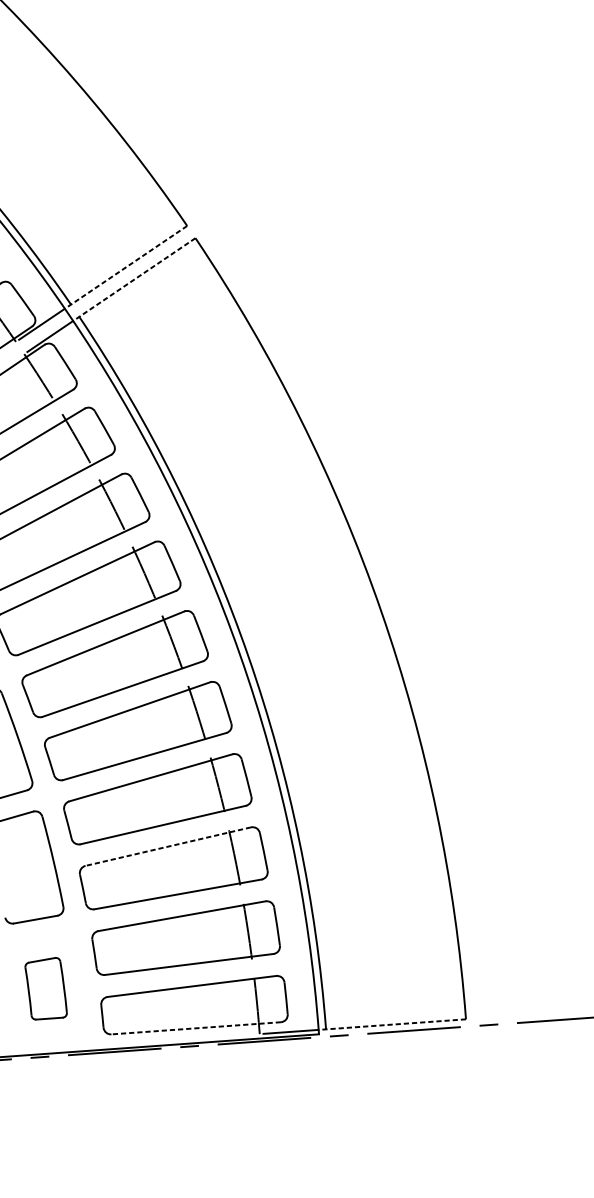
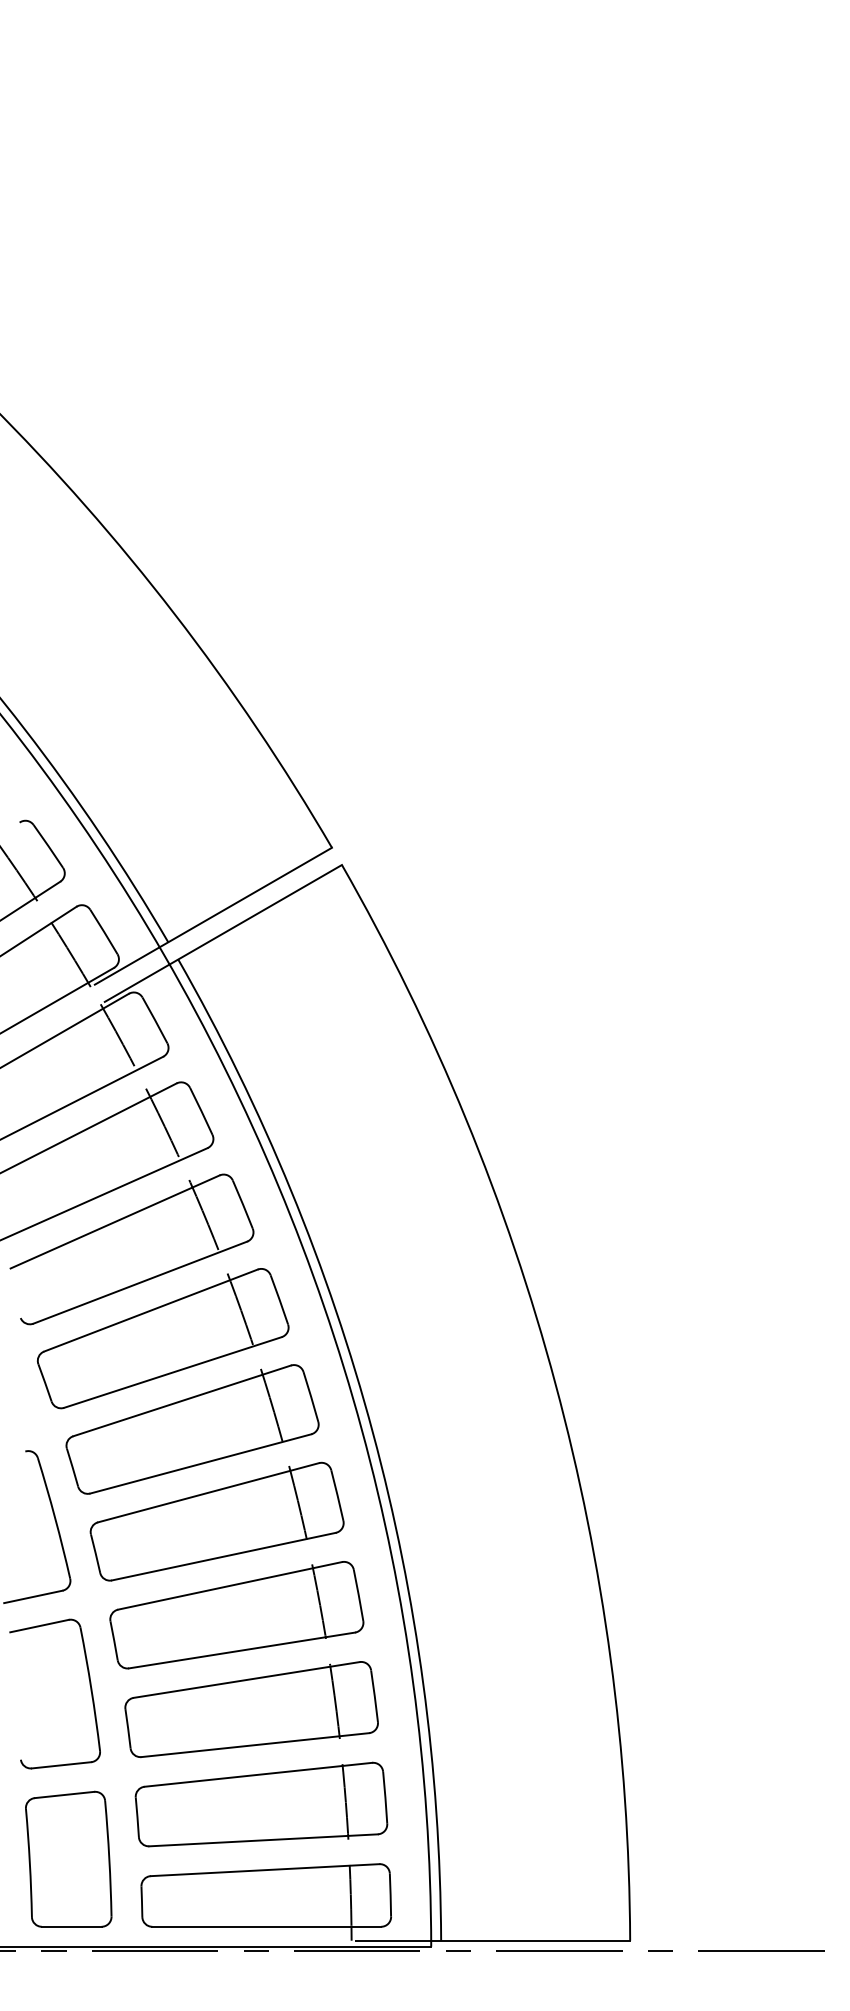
line: (125, 267) -> (245, 897), dashed -> solid
line: (134, 280) -> (255, 915), dashed -> solid
line: (168, 847) -> (246, 1680), dashed -> solid
part: (45, 988) -> (68, 1858), size x1.67
line: (392, 1024) -> (530, 1940), dashed -> solid
line: (195, 1028) -> (266, 1926), dashed -> solid

